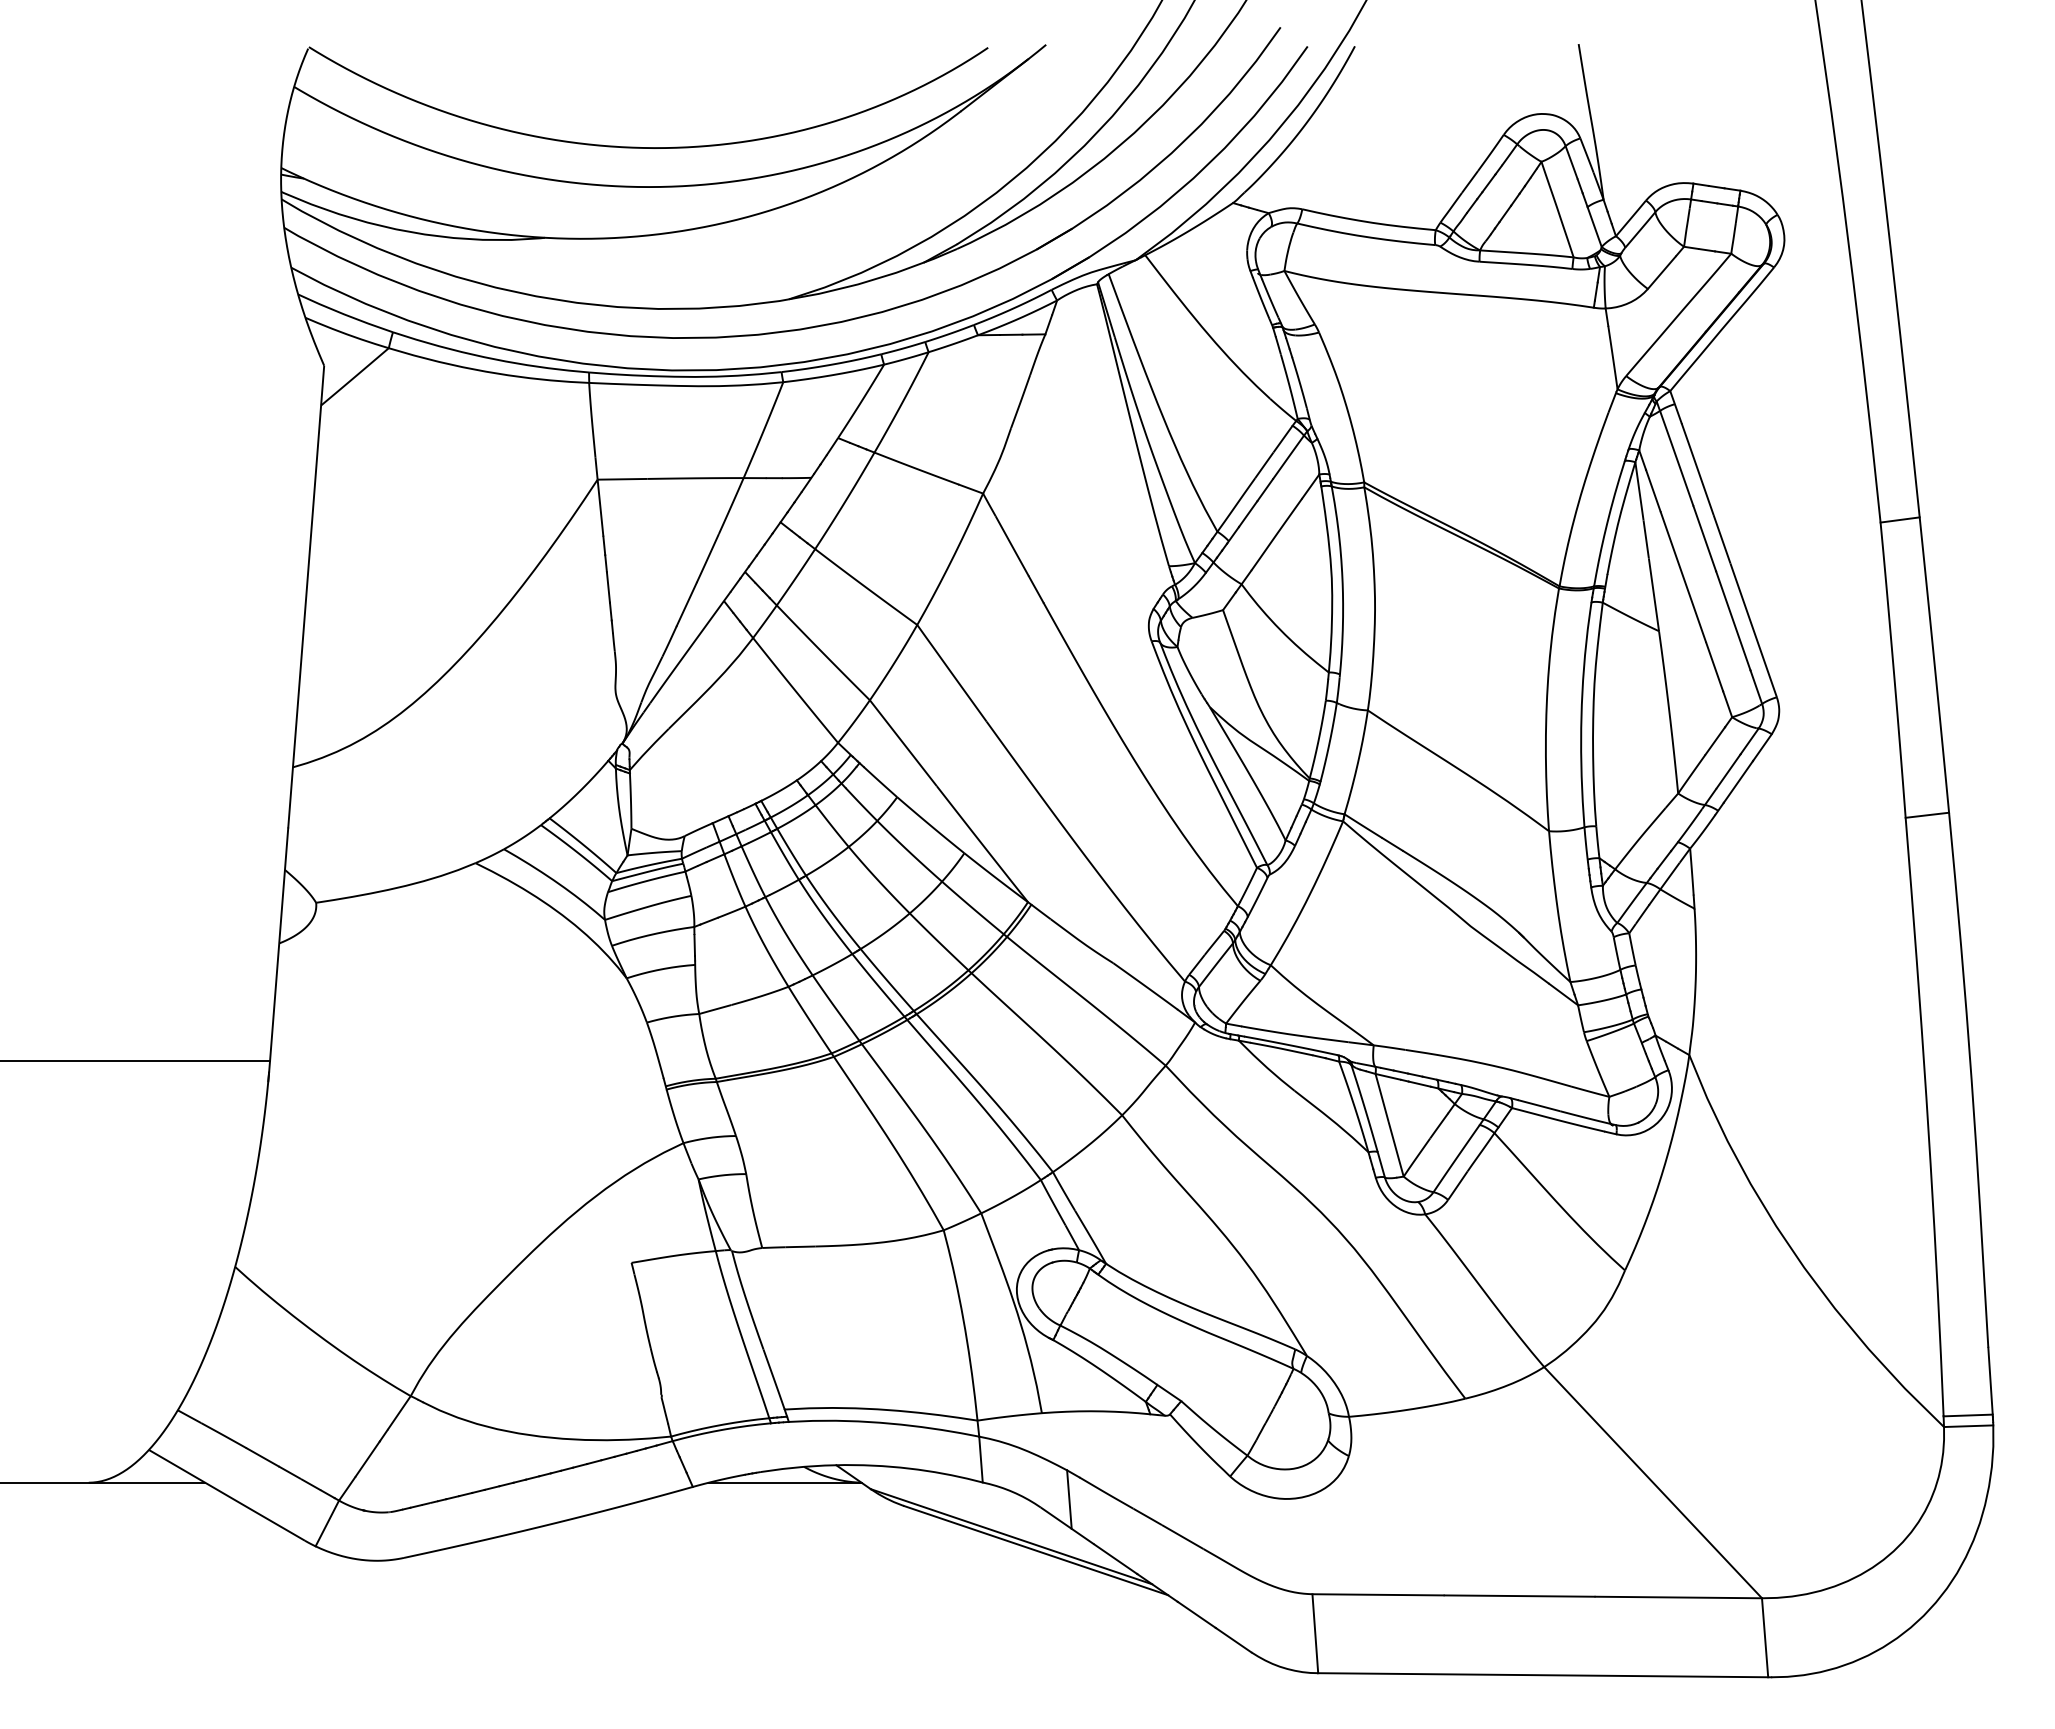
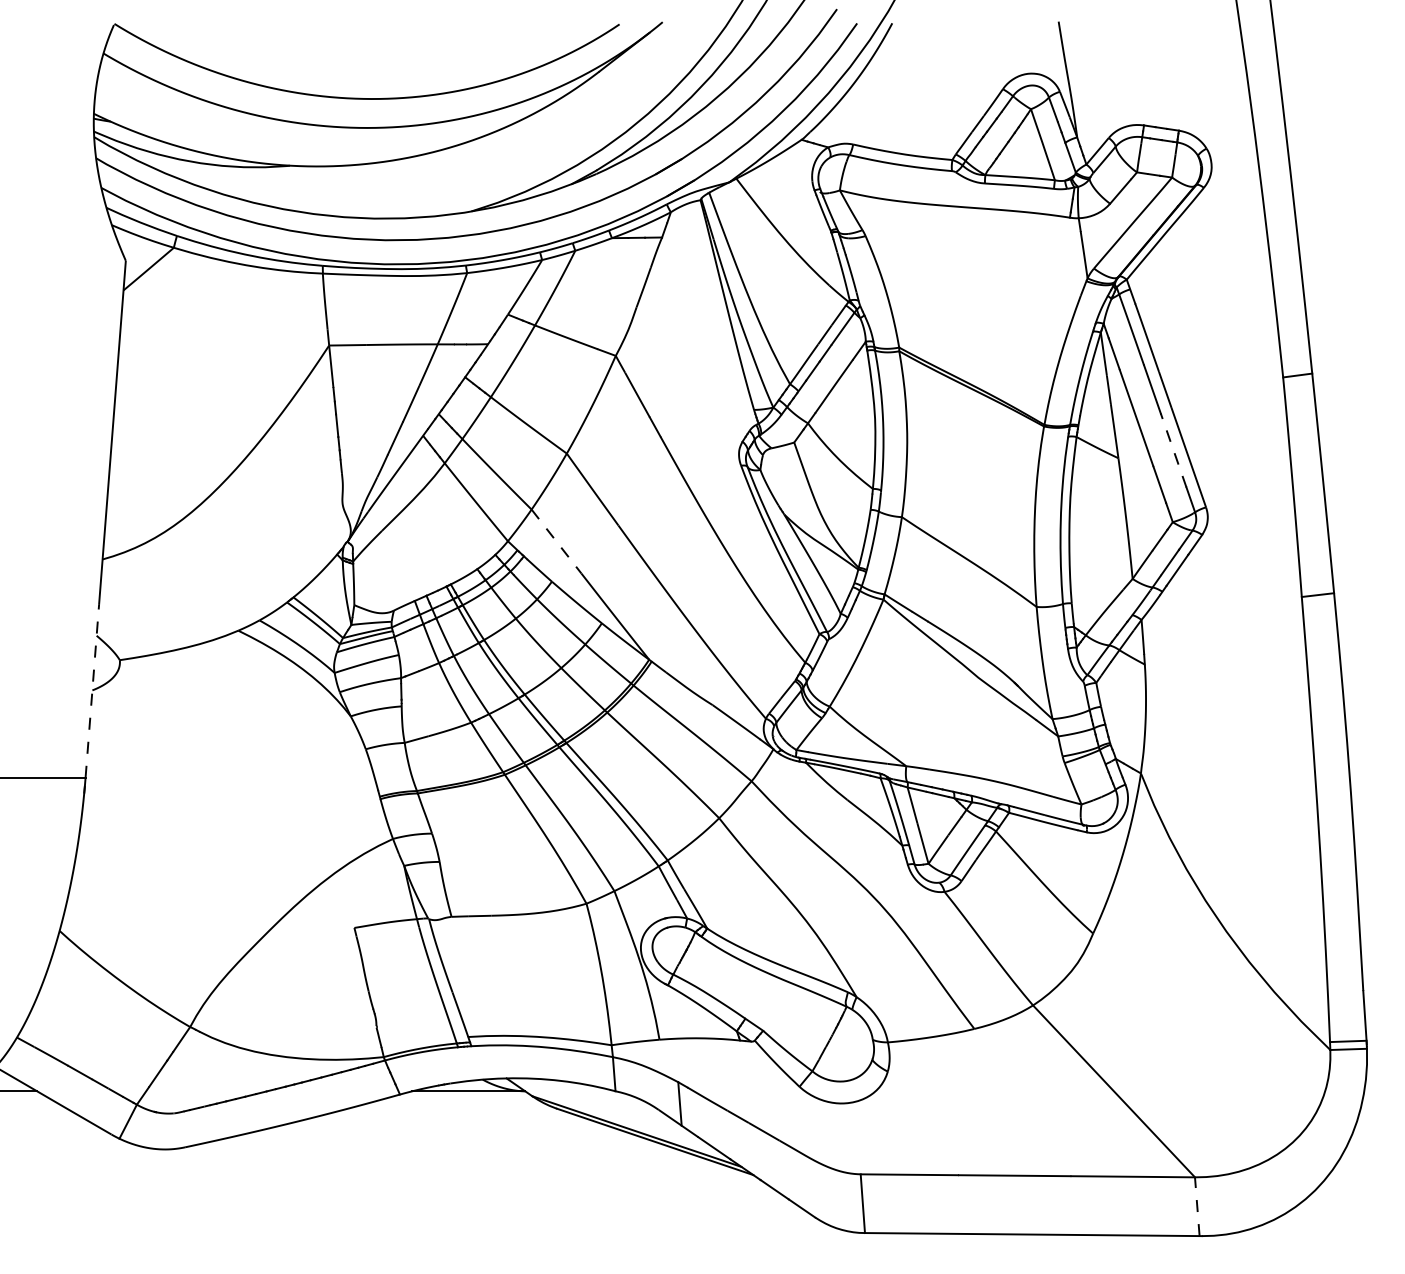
line: (1733, 620) -> (1173, 450), solid -> dashed
line: (903, 743) -> (556, 541), solid -> dashed
line: (279, 944) -> (92, 691), solid -> dashed
line: (1765, 1637) -> (1197, 1206), solid -> dashed

